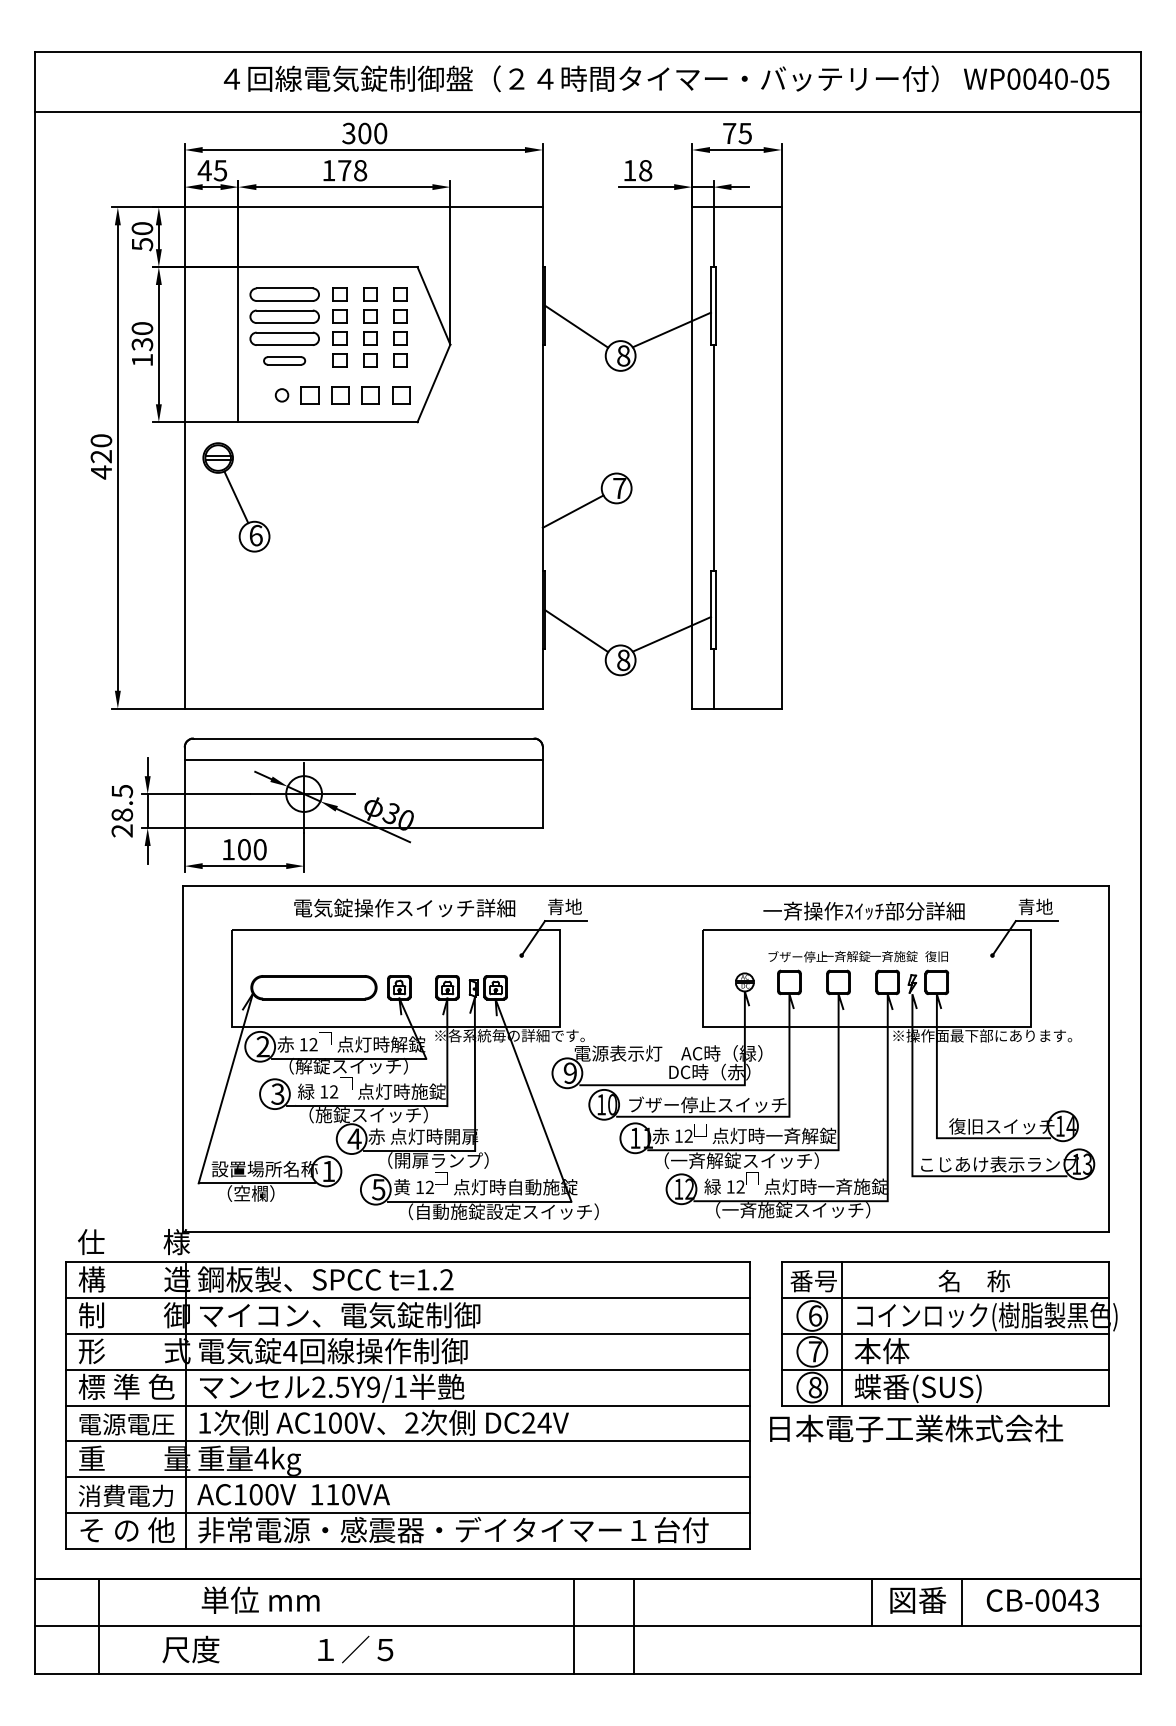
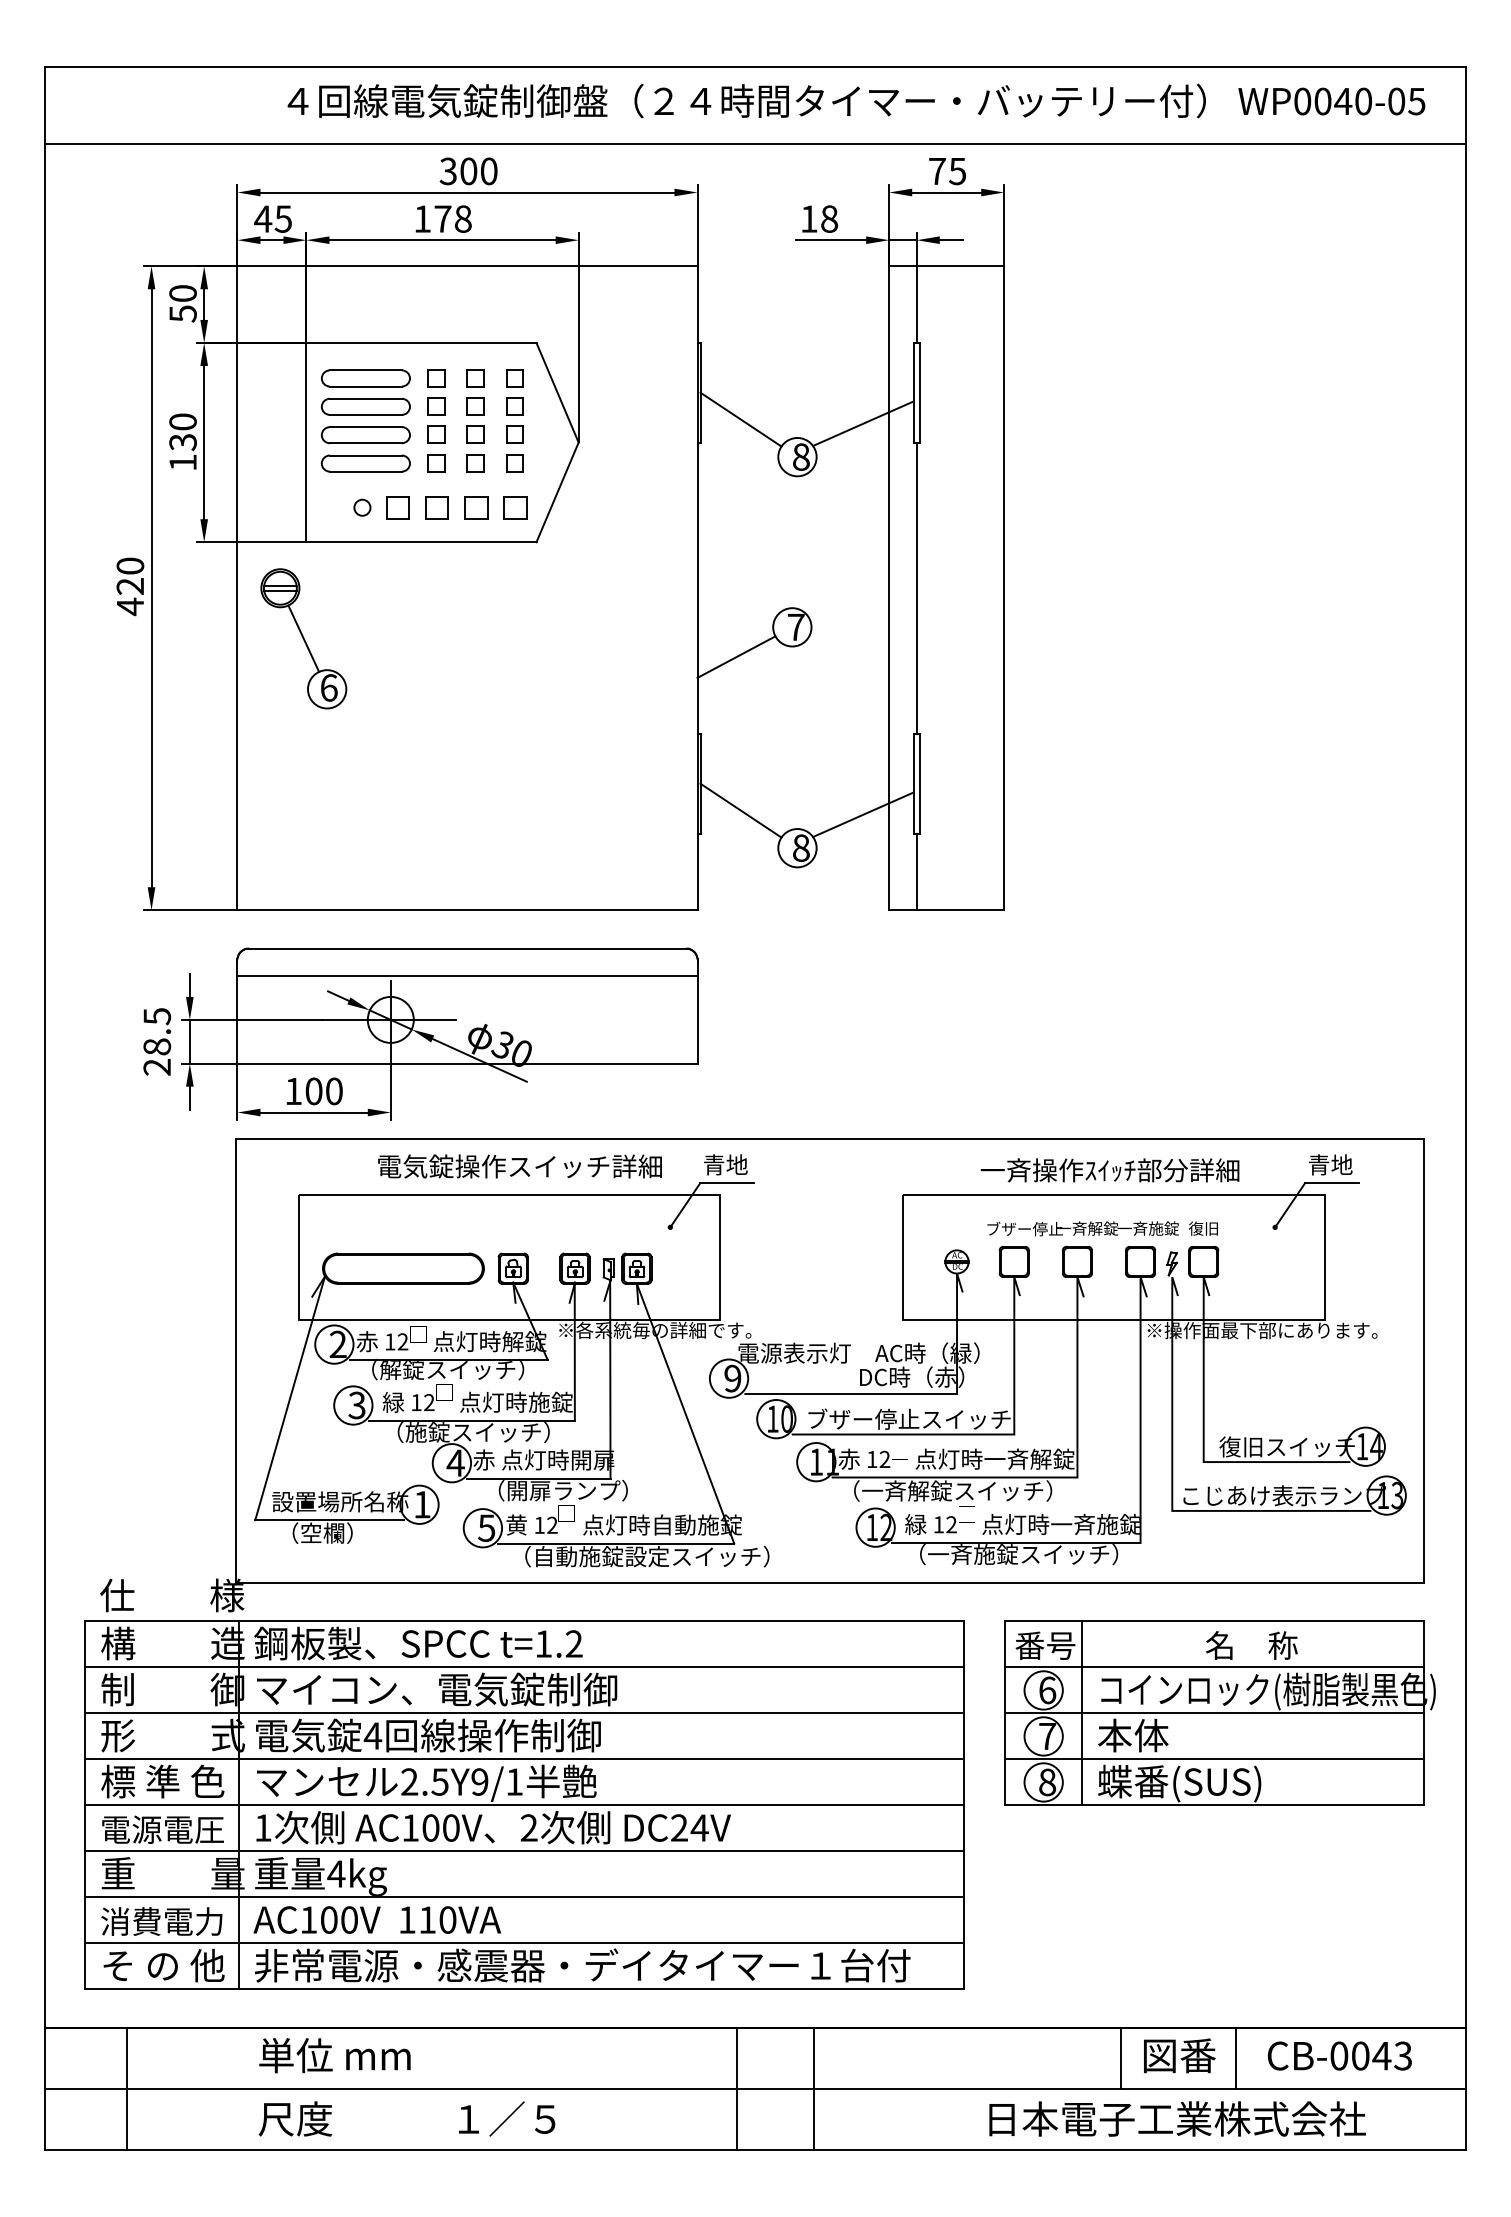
part: (284, 360) -> (365, 463), size x1.67
text: (916, 1428) -> (1177, 2118), moved
text: (277, 1649) -> (406, 2118), moved

